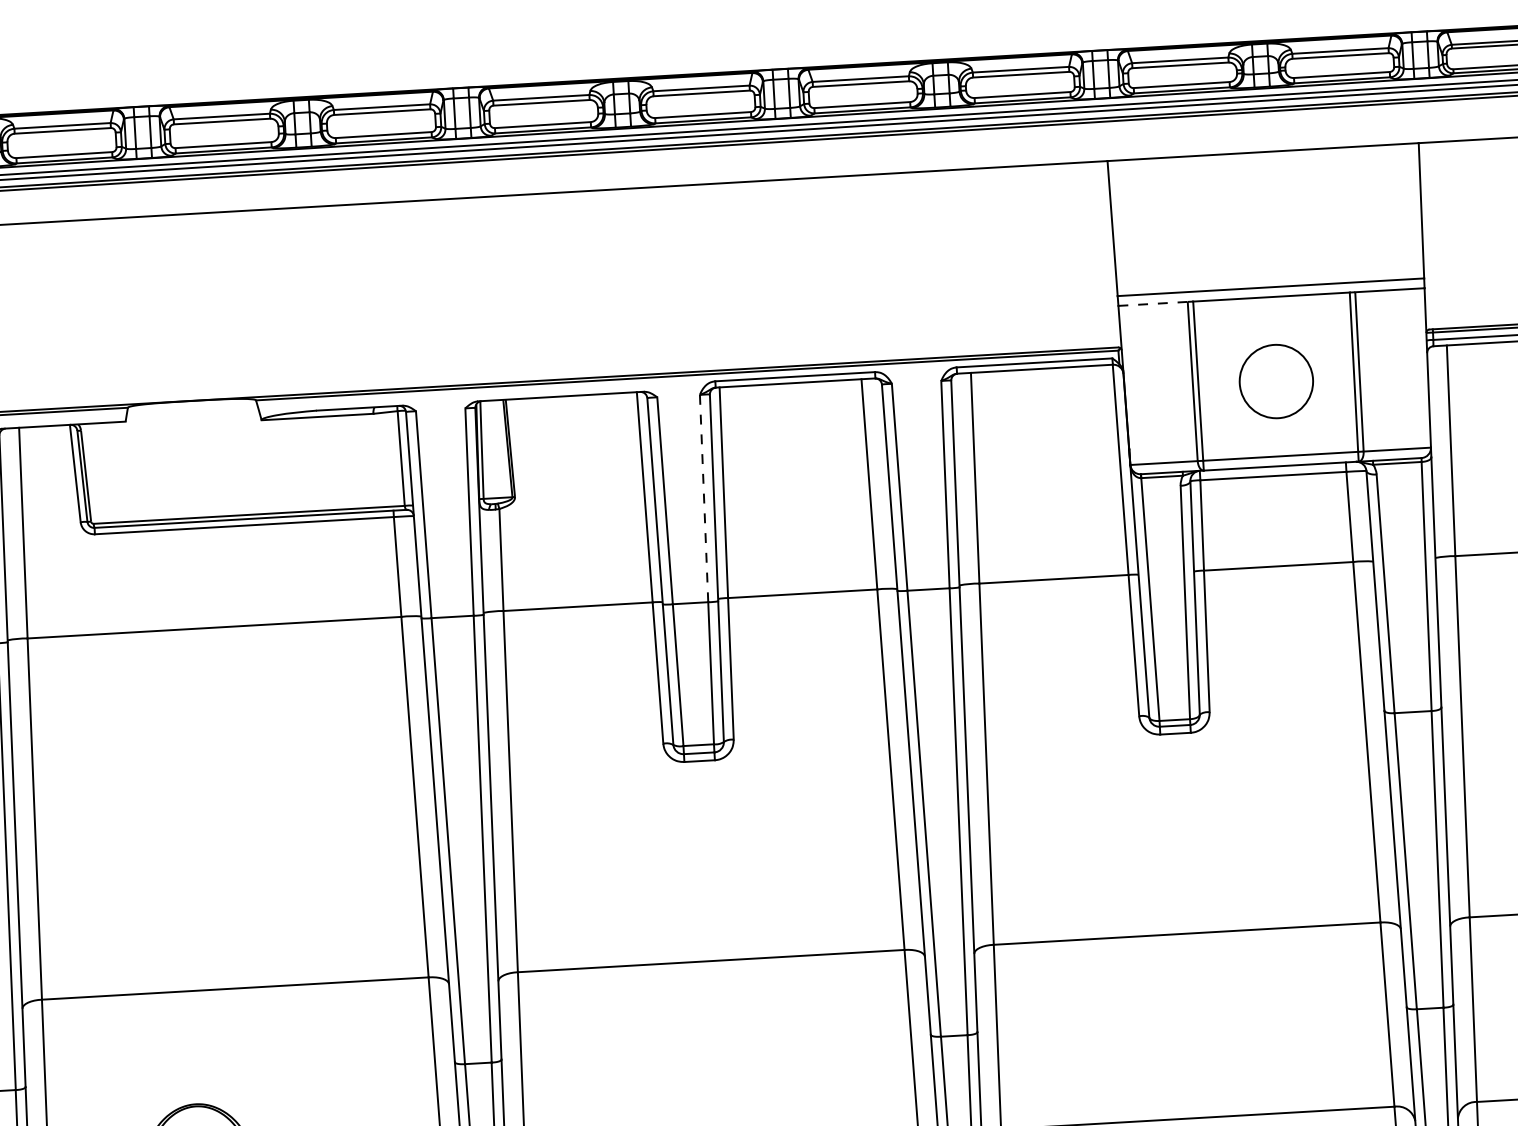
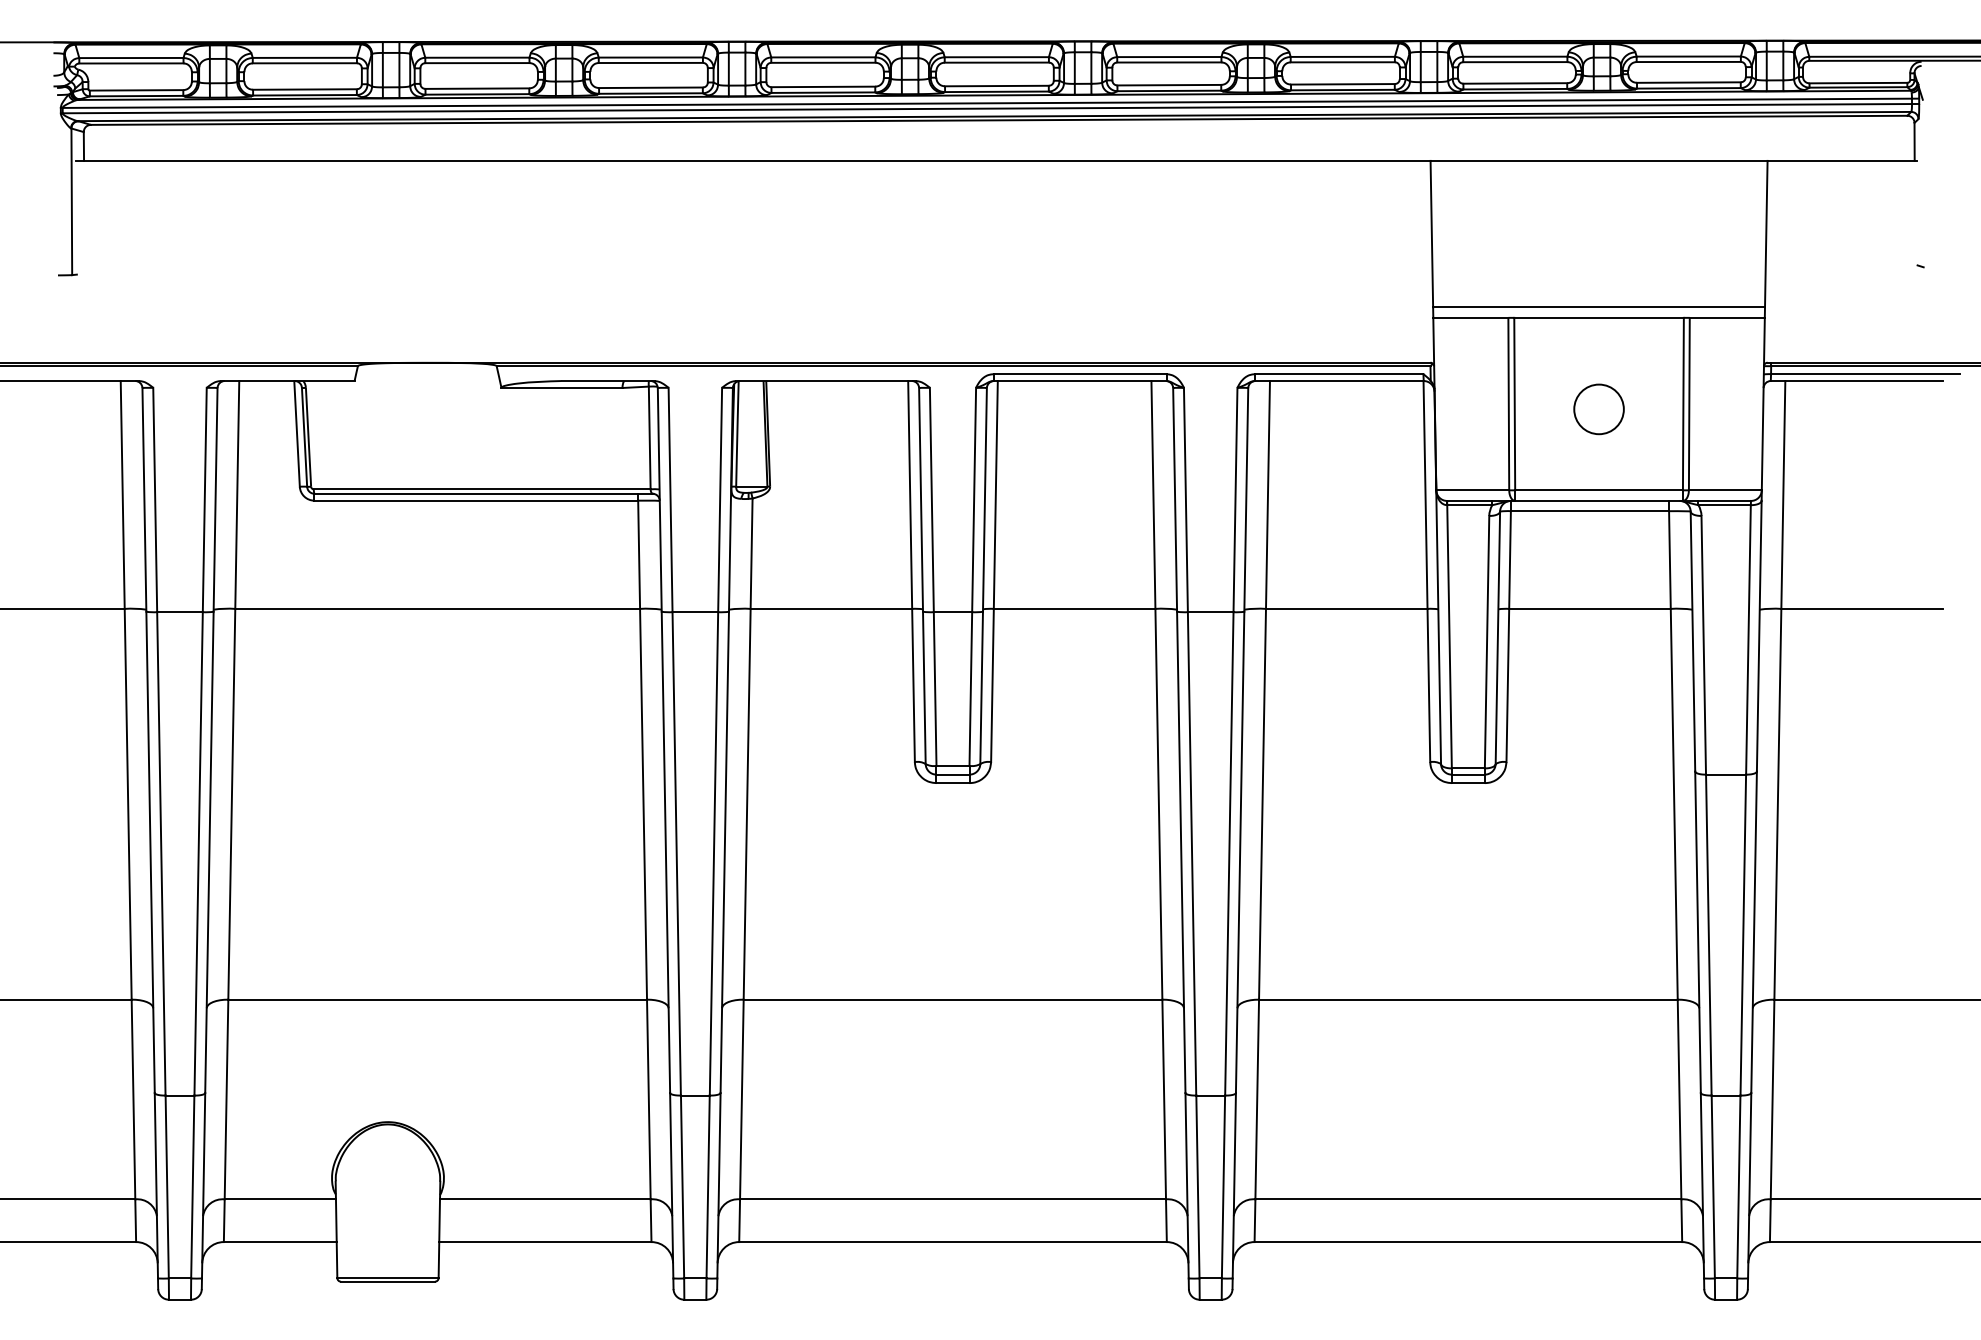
line: (1152, 303) -> (1470, 317), dashed -> solid
circle: (1275, 381) -> (1598, 409), size x0.62
line: (704, 498) -> (974, 499), dashed -> solid

